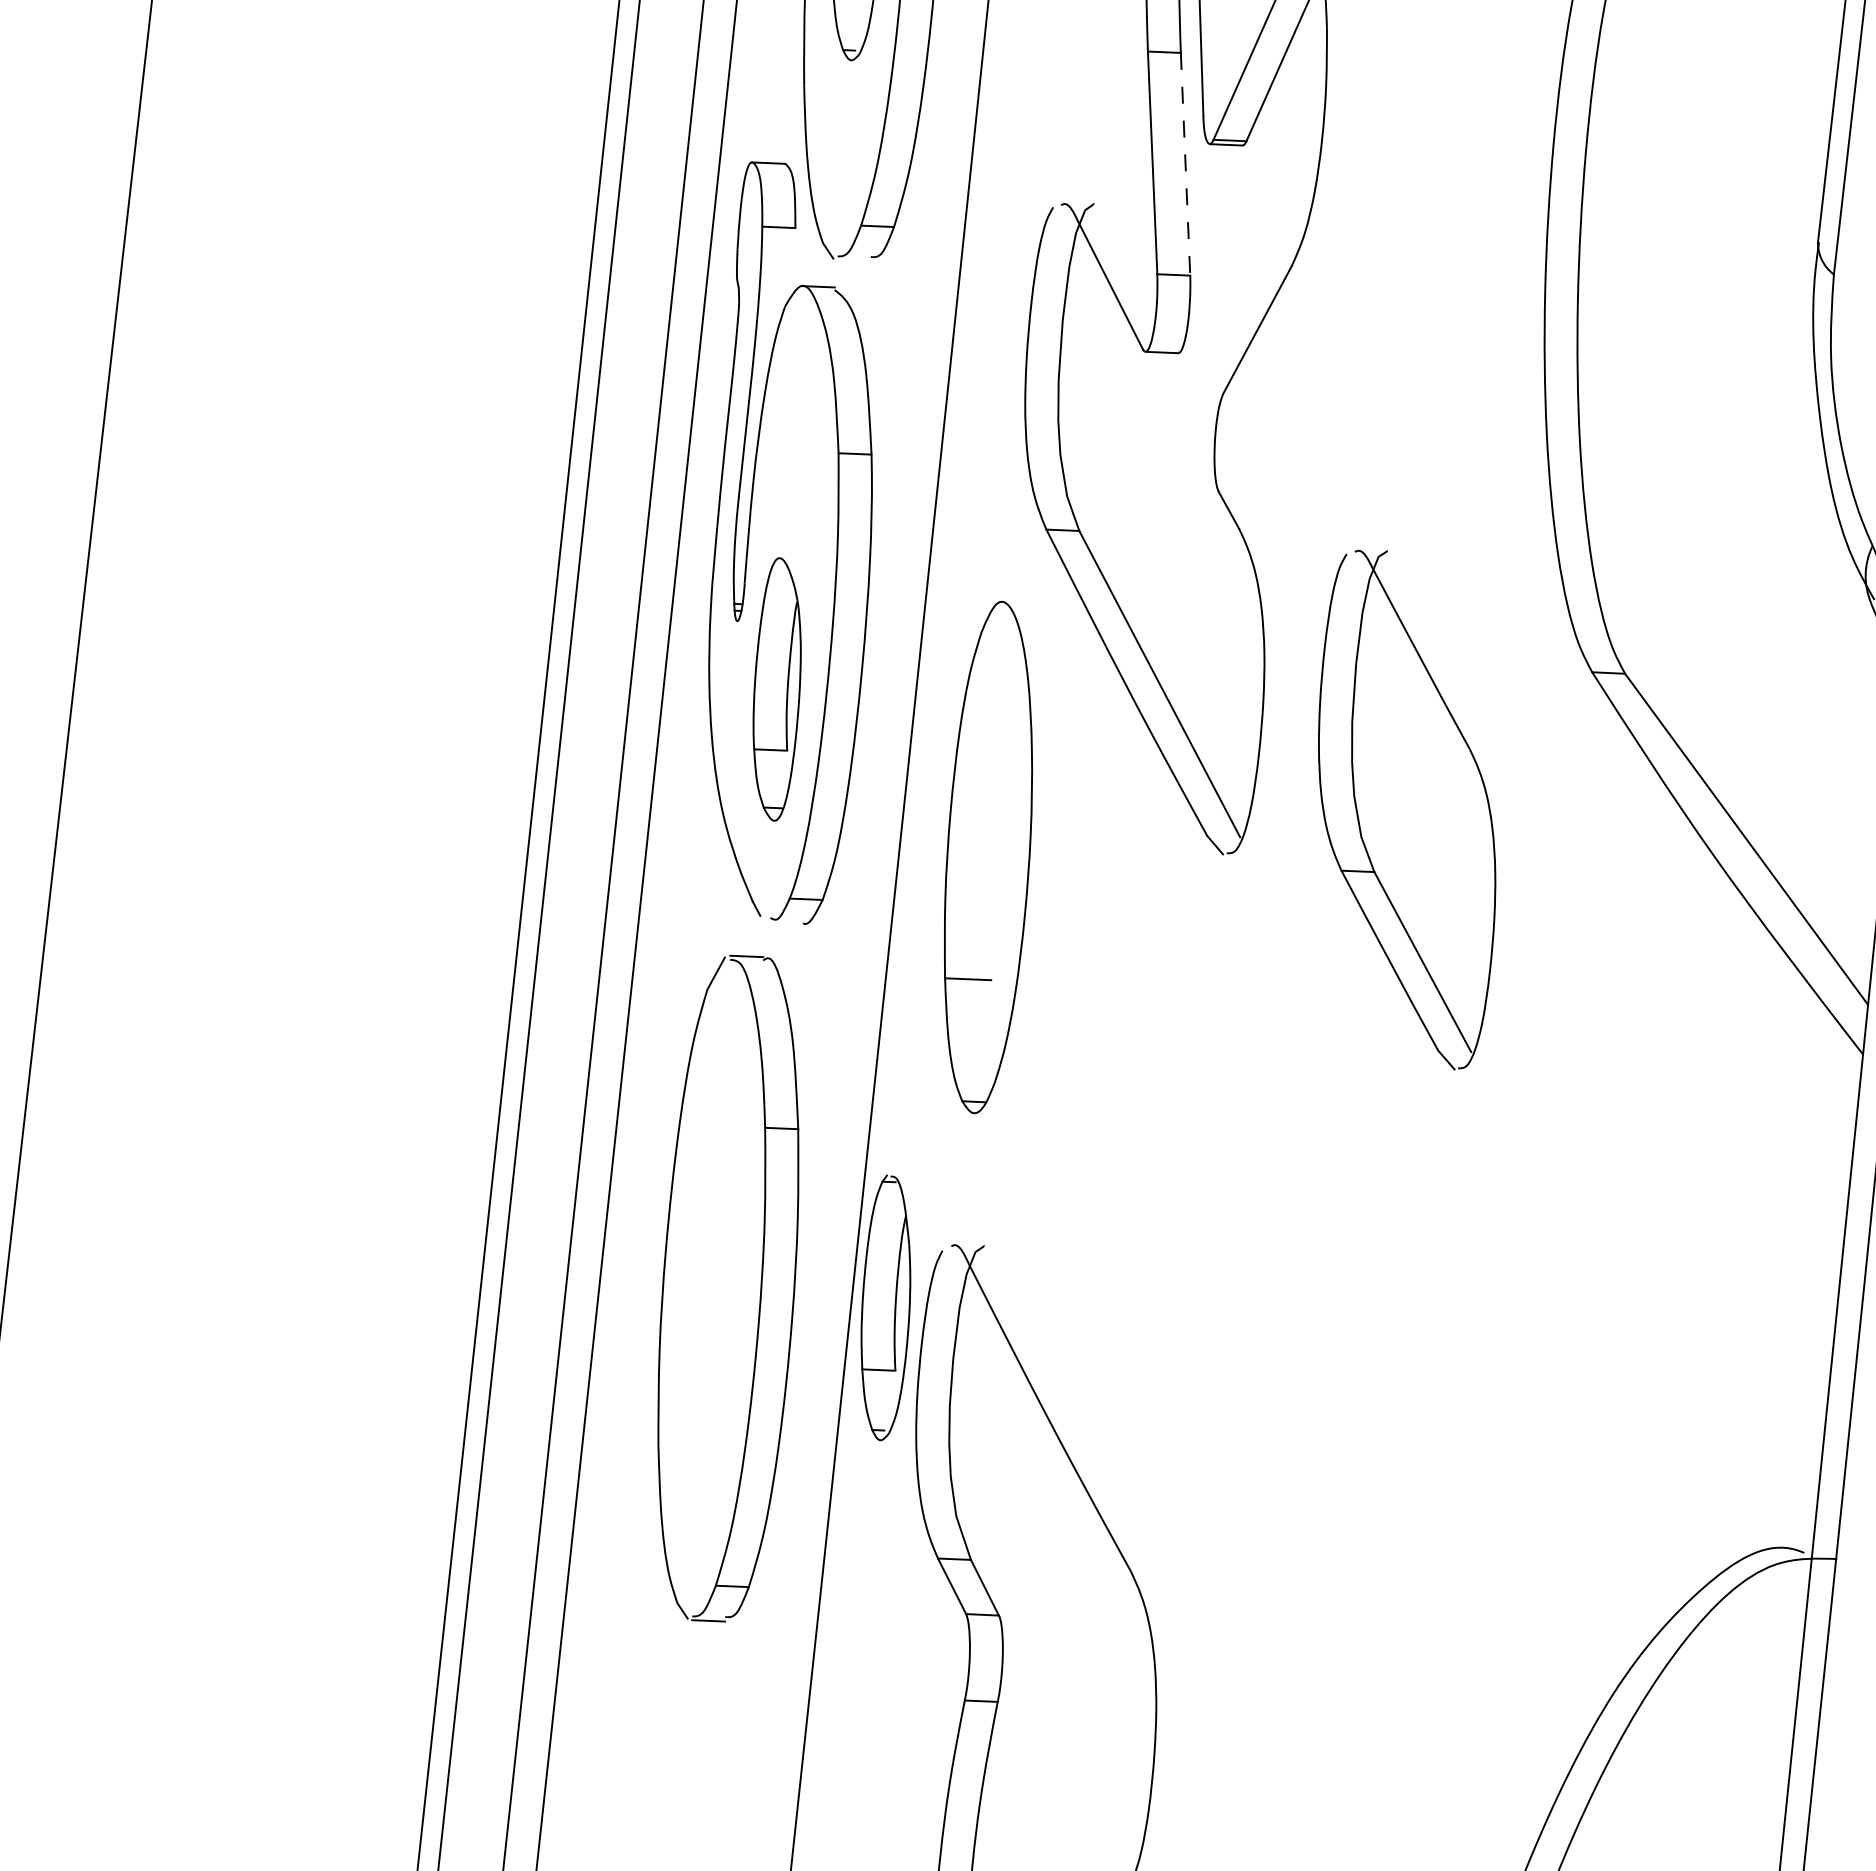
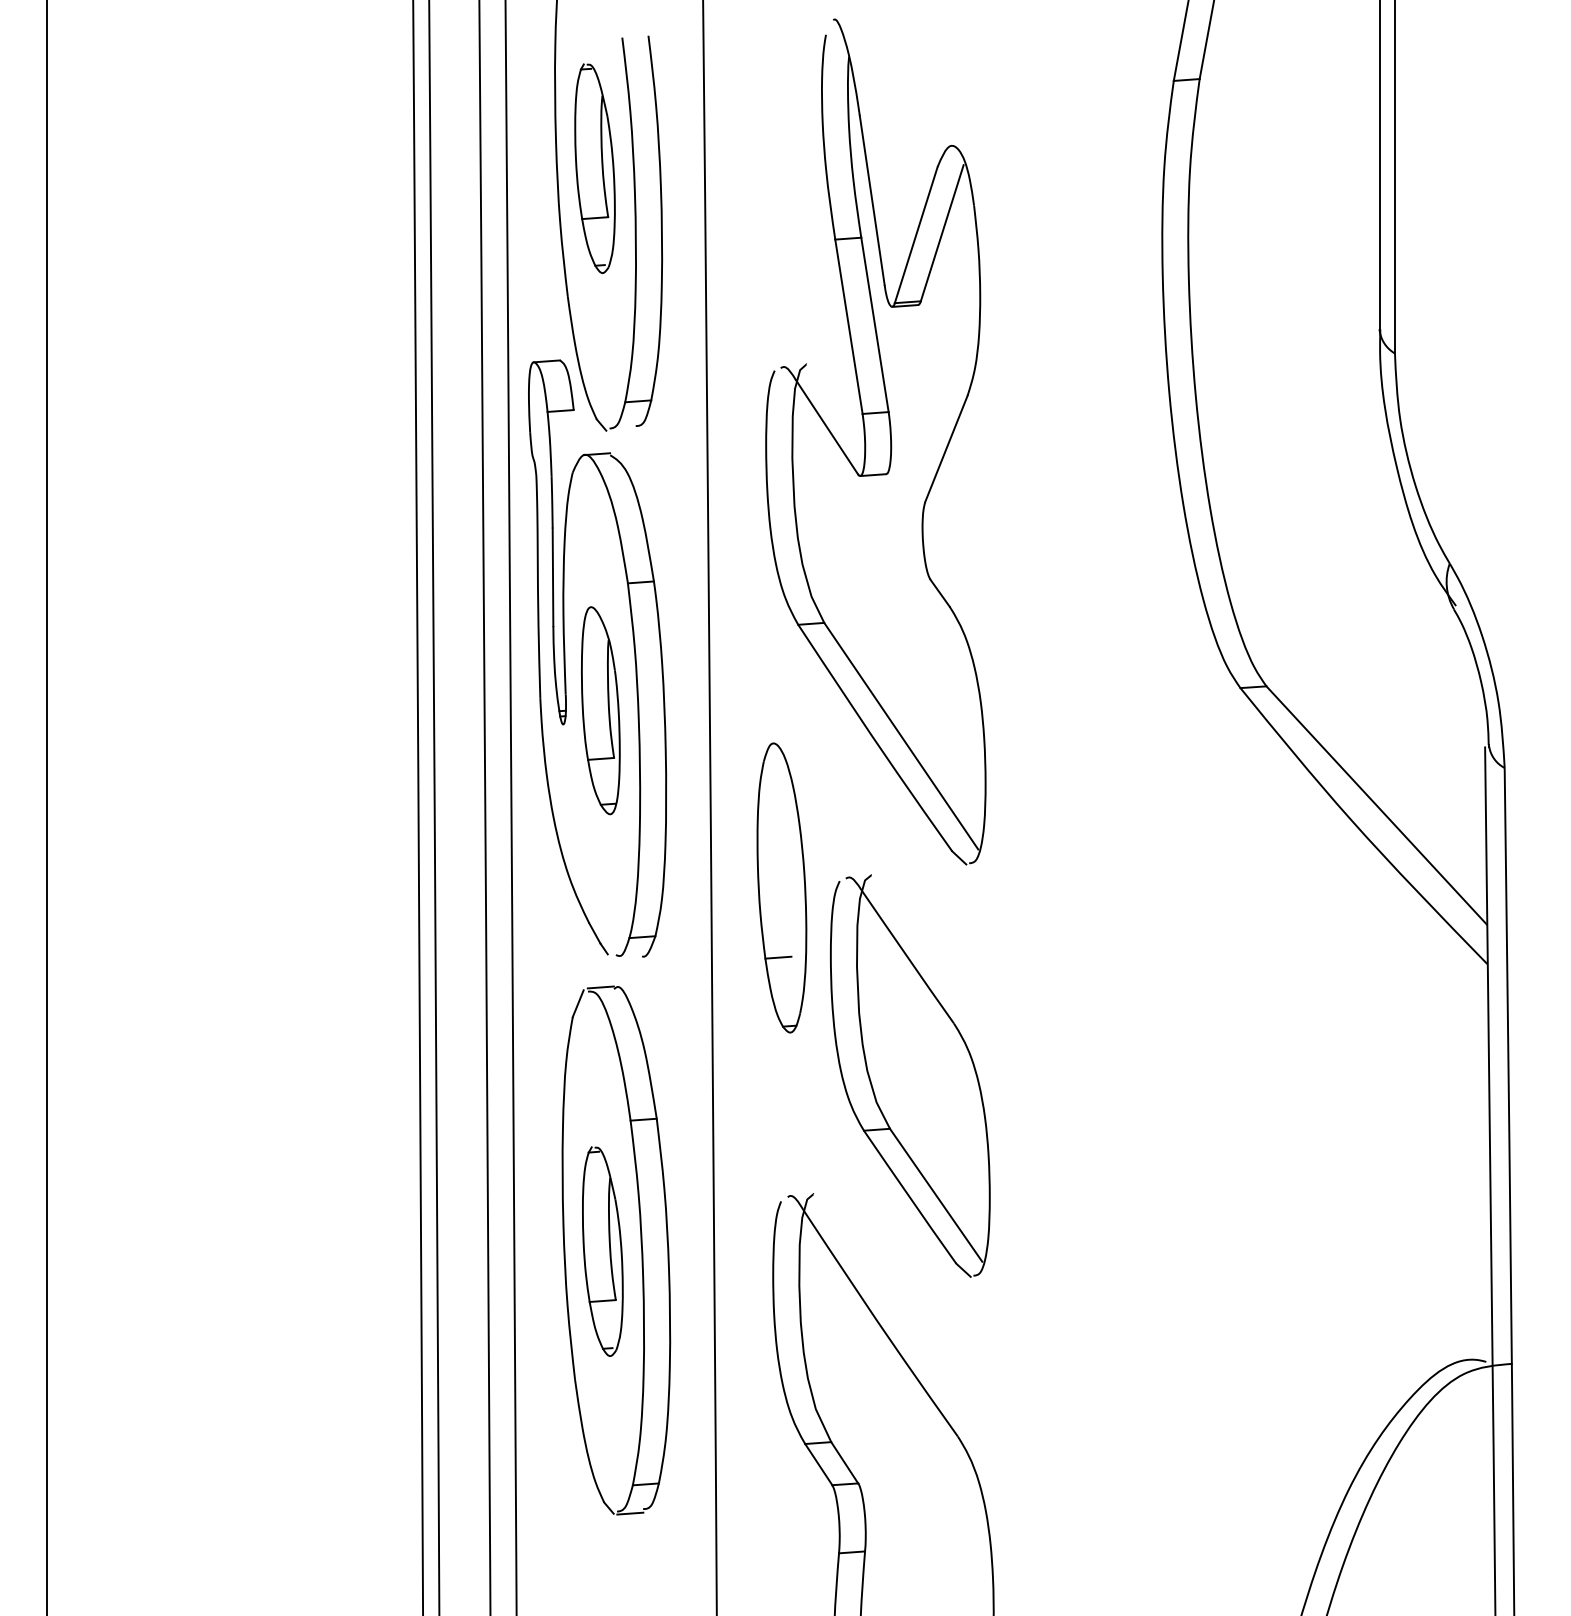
line: (1186, 165) -> (875, 325), dashed -> solid
part: (776, 689) -> (600, 710), moved
part: (1407, 808) -> (910, 1075), moved
part: (987, 856) -> (781, 887), size x0.71
part: (885, 1307) -> (602, 1251), moved

